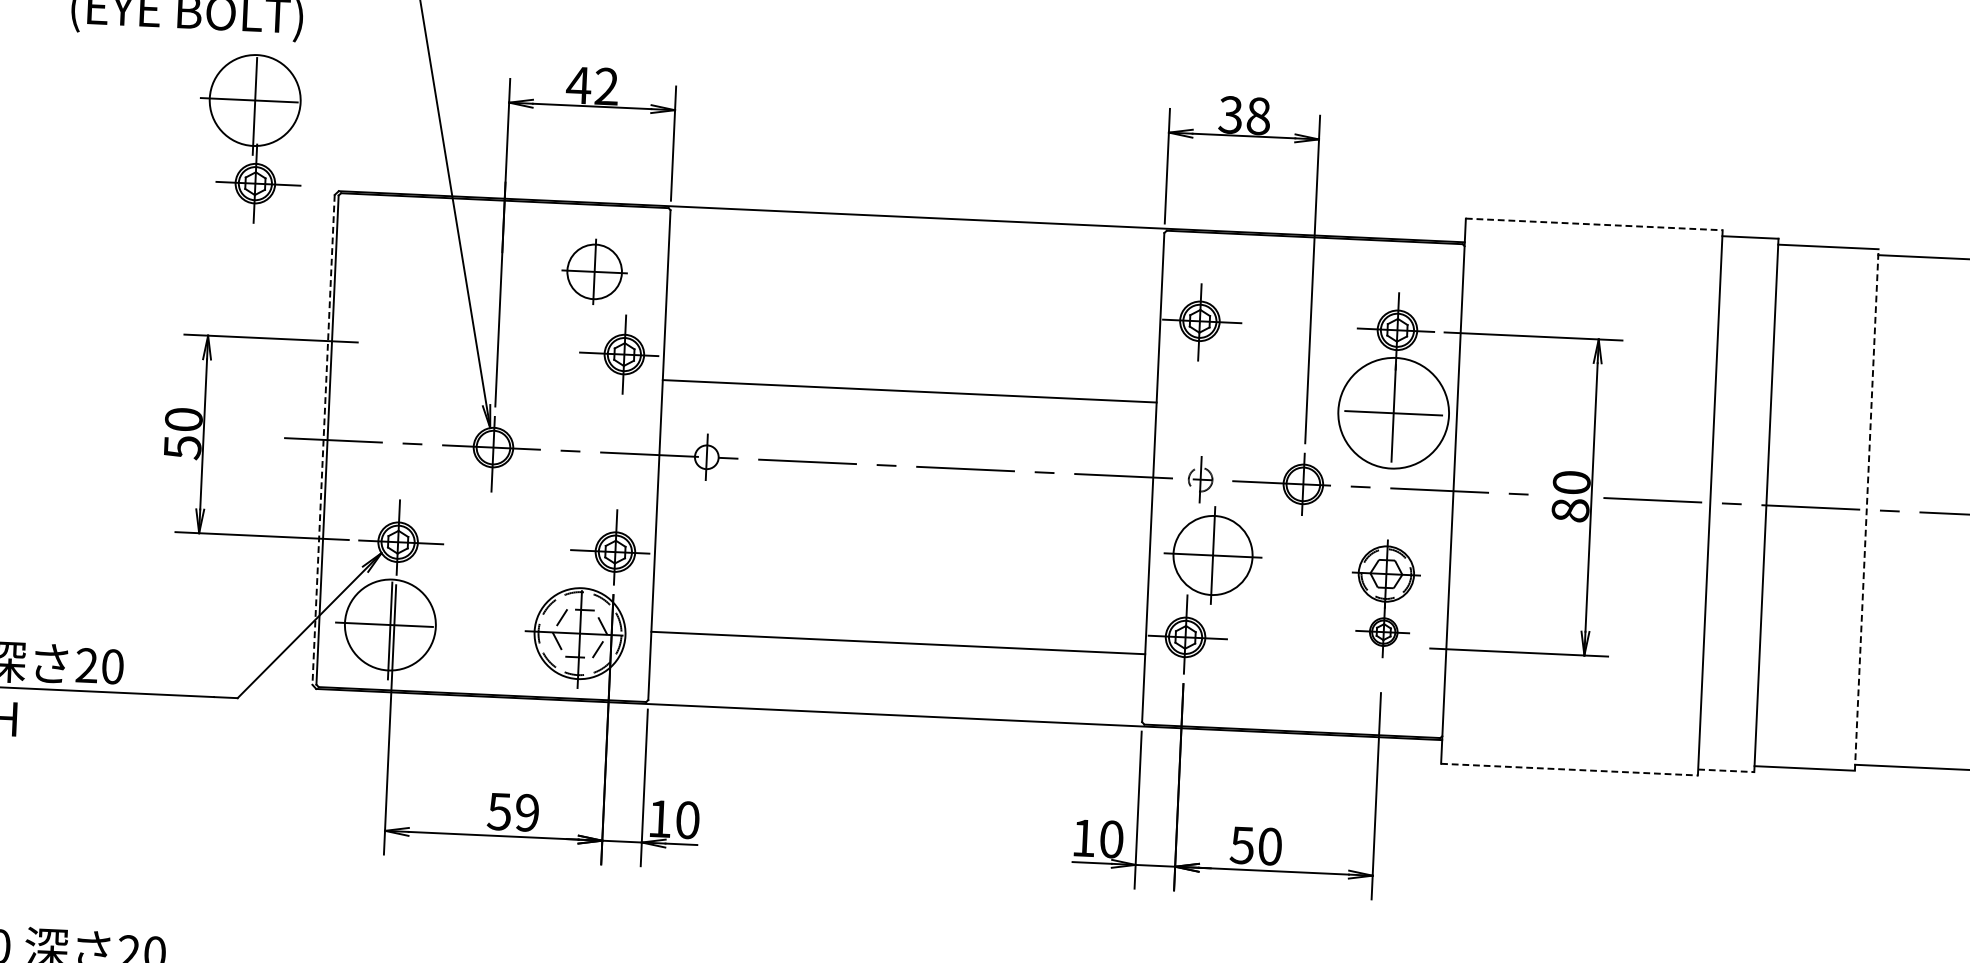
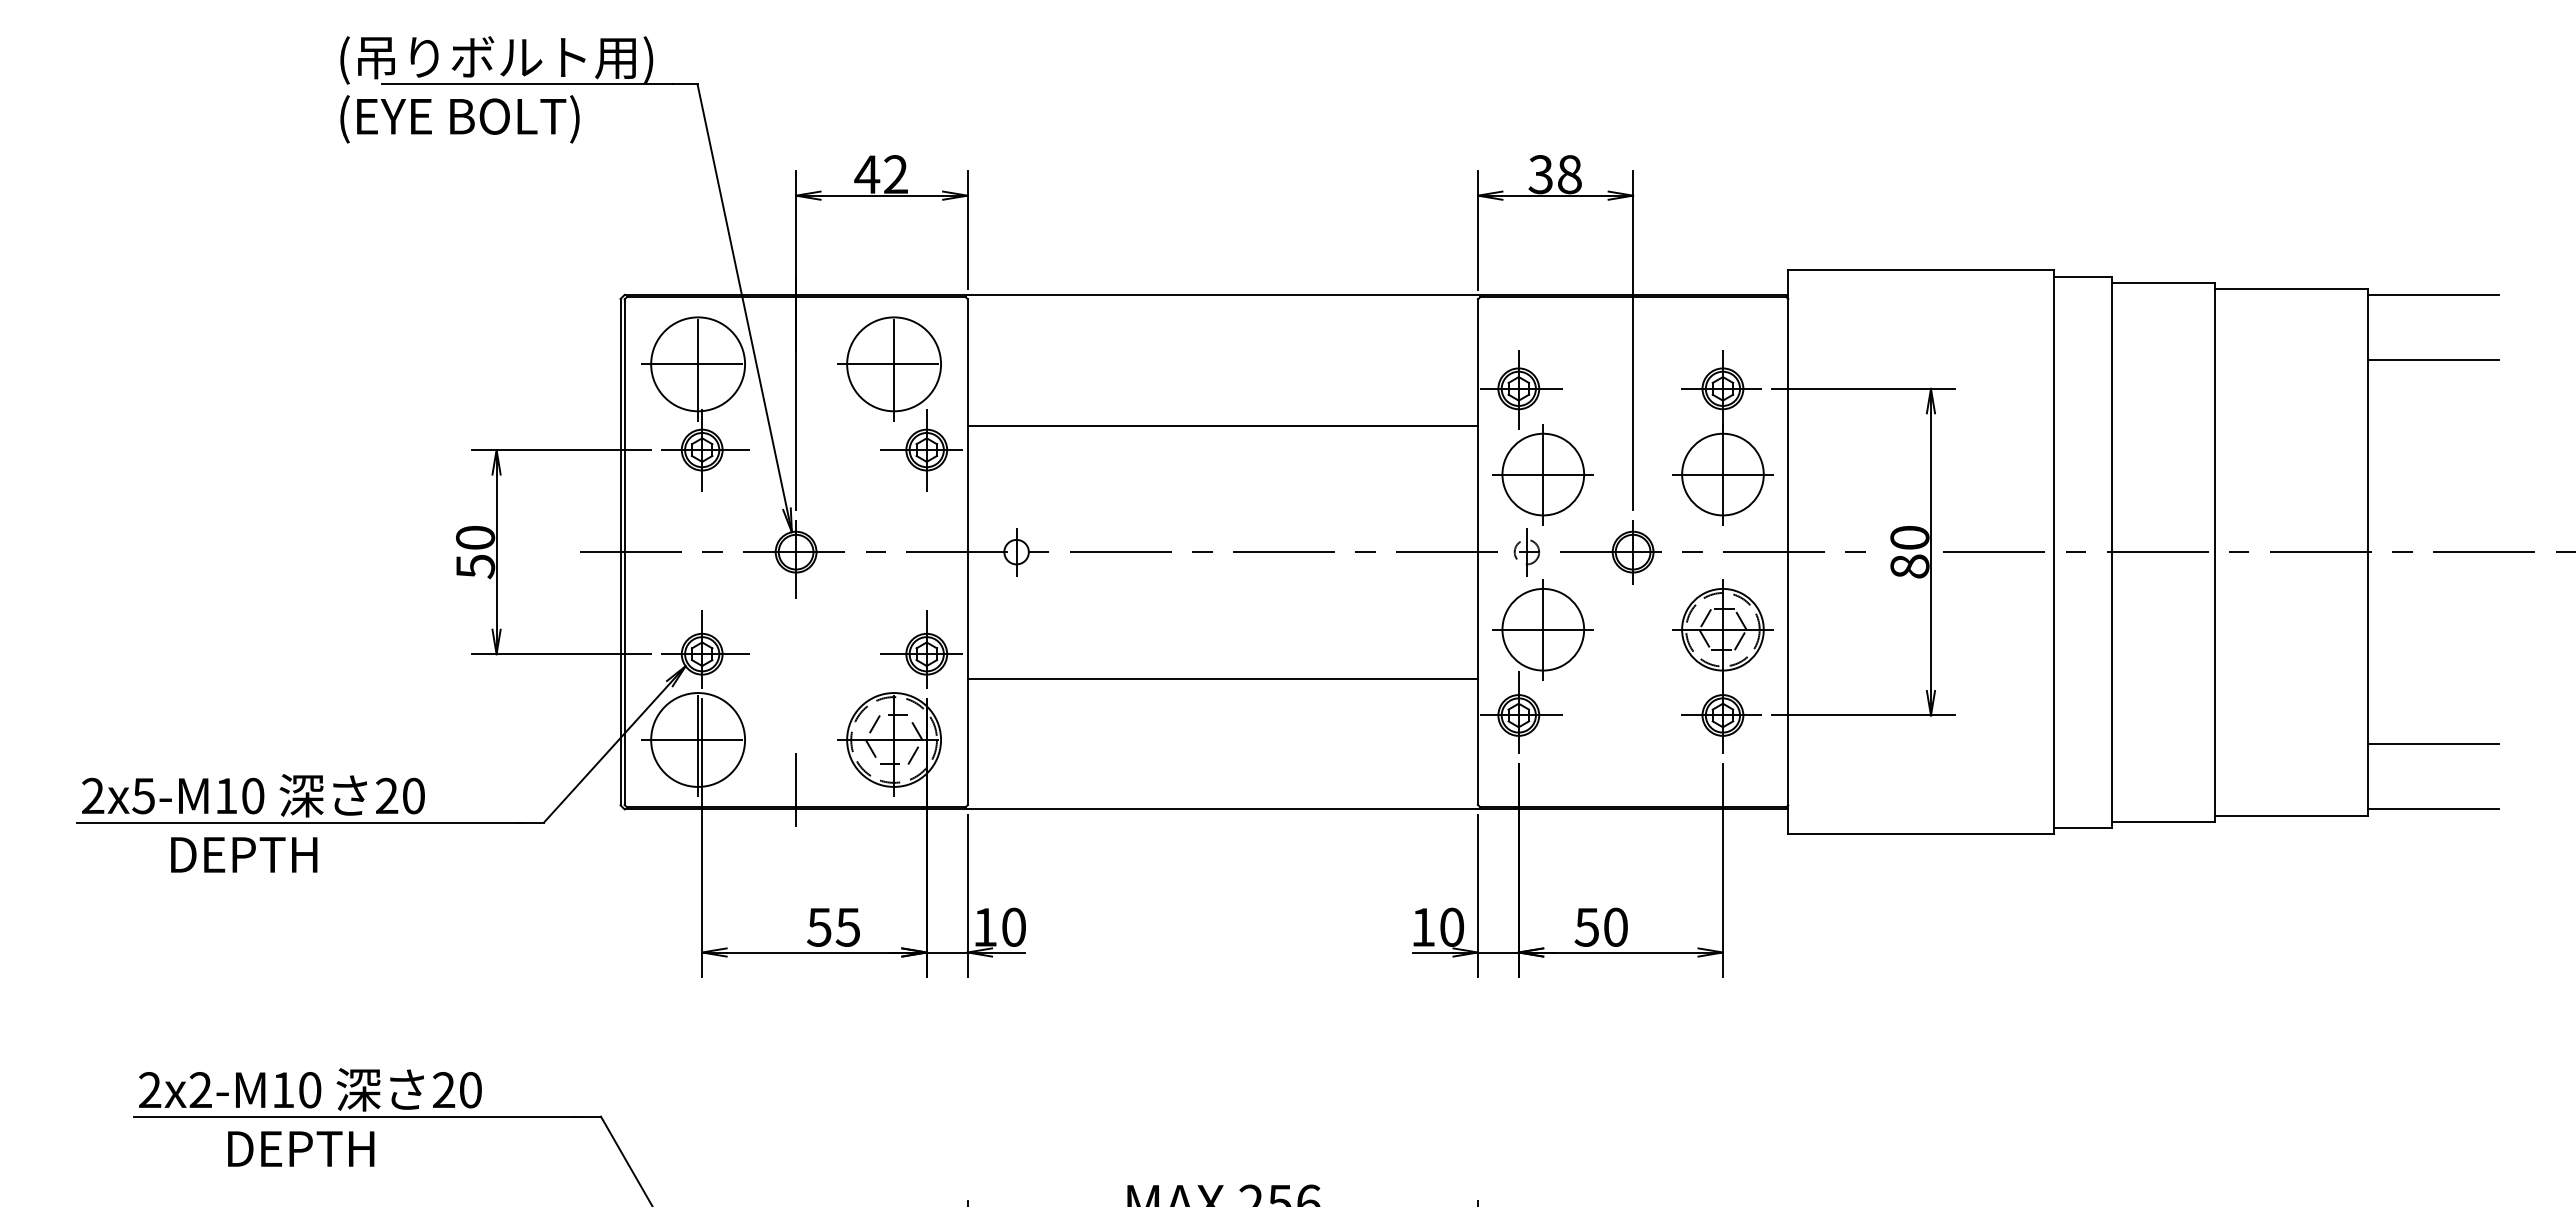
part: (250, 138) -> (695, 403), moved
line: (1593, 224) -> (1920, 270), dashed -> solid
part: (591, 273) -> (889, 368), size x1.67
line: (909, 391) -> (1222, 425), moved
part: (1219, 405) -> (1542, 474), added
circle: (1393, 413) -> (1722, 474), size x0.71
line: (323, 440) -> (620, 552), dashed -> solid
line: (1866, 509) -> (2215, 551), dashed -> solid
part: (1384, 598) -> (1722, 666), size x1.43
line: (898, 642) -> (1222, 678), moved
line: (483, 678) -> (796, 790), added
line: (1569, 769) -> (1920, 833), dashed -> solid
line: (1726, 770) -> (2082, 827), dashed -> solid
text: (526, 812) -> (847, 926), 59 -> 55

